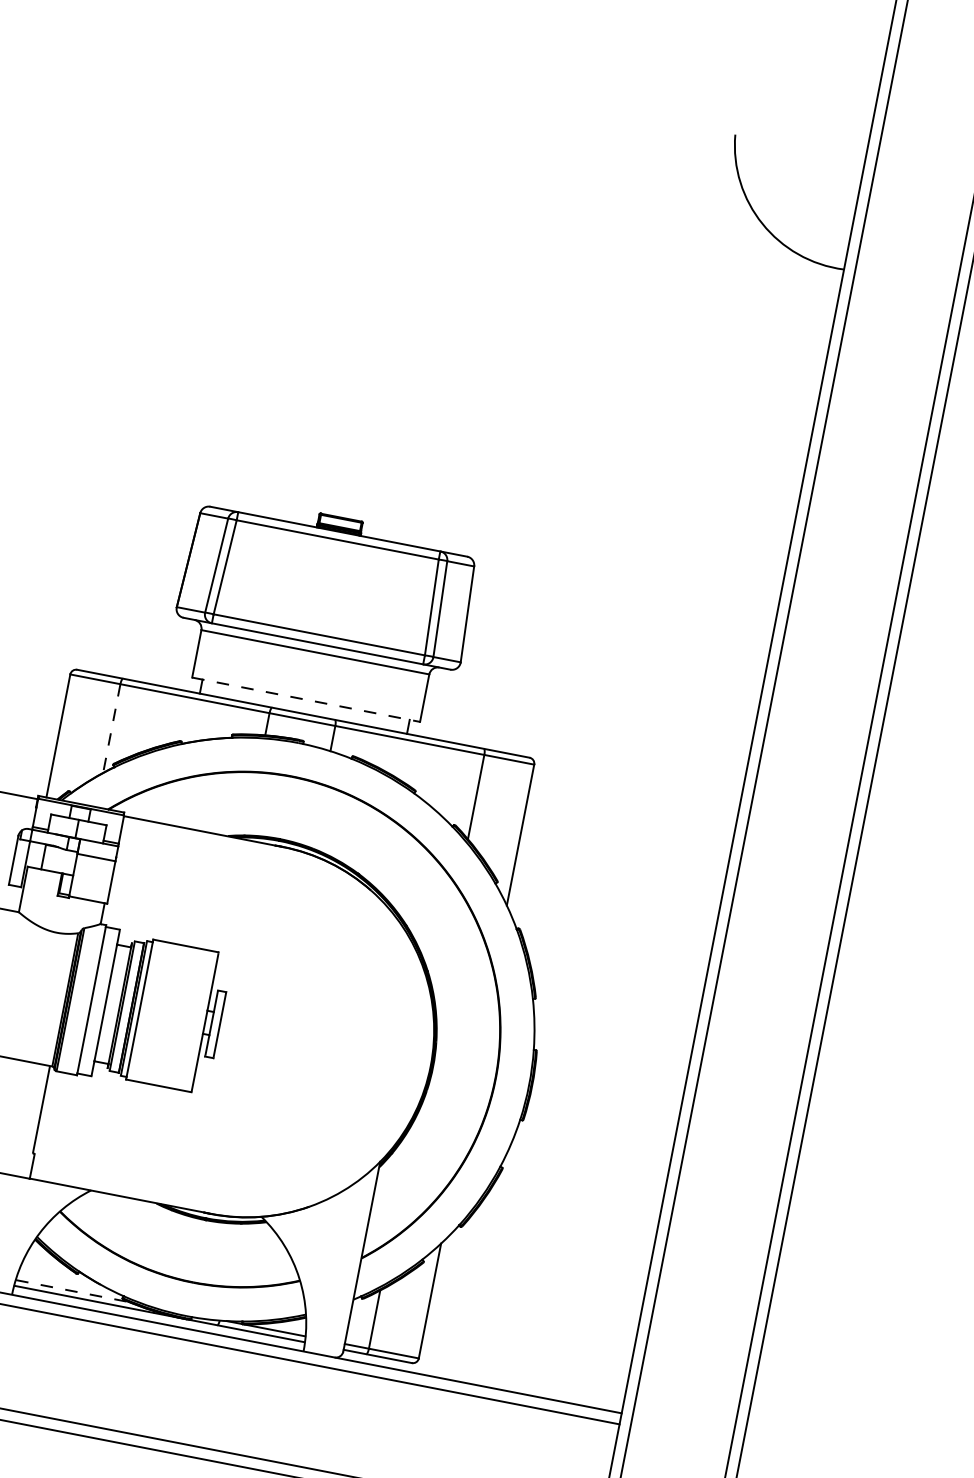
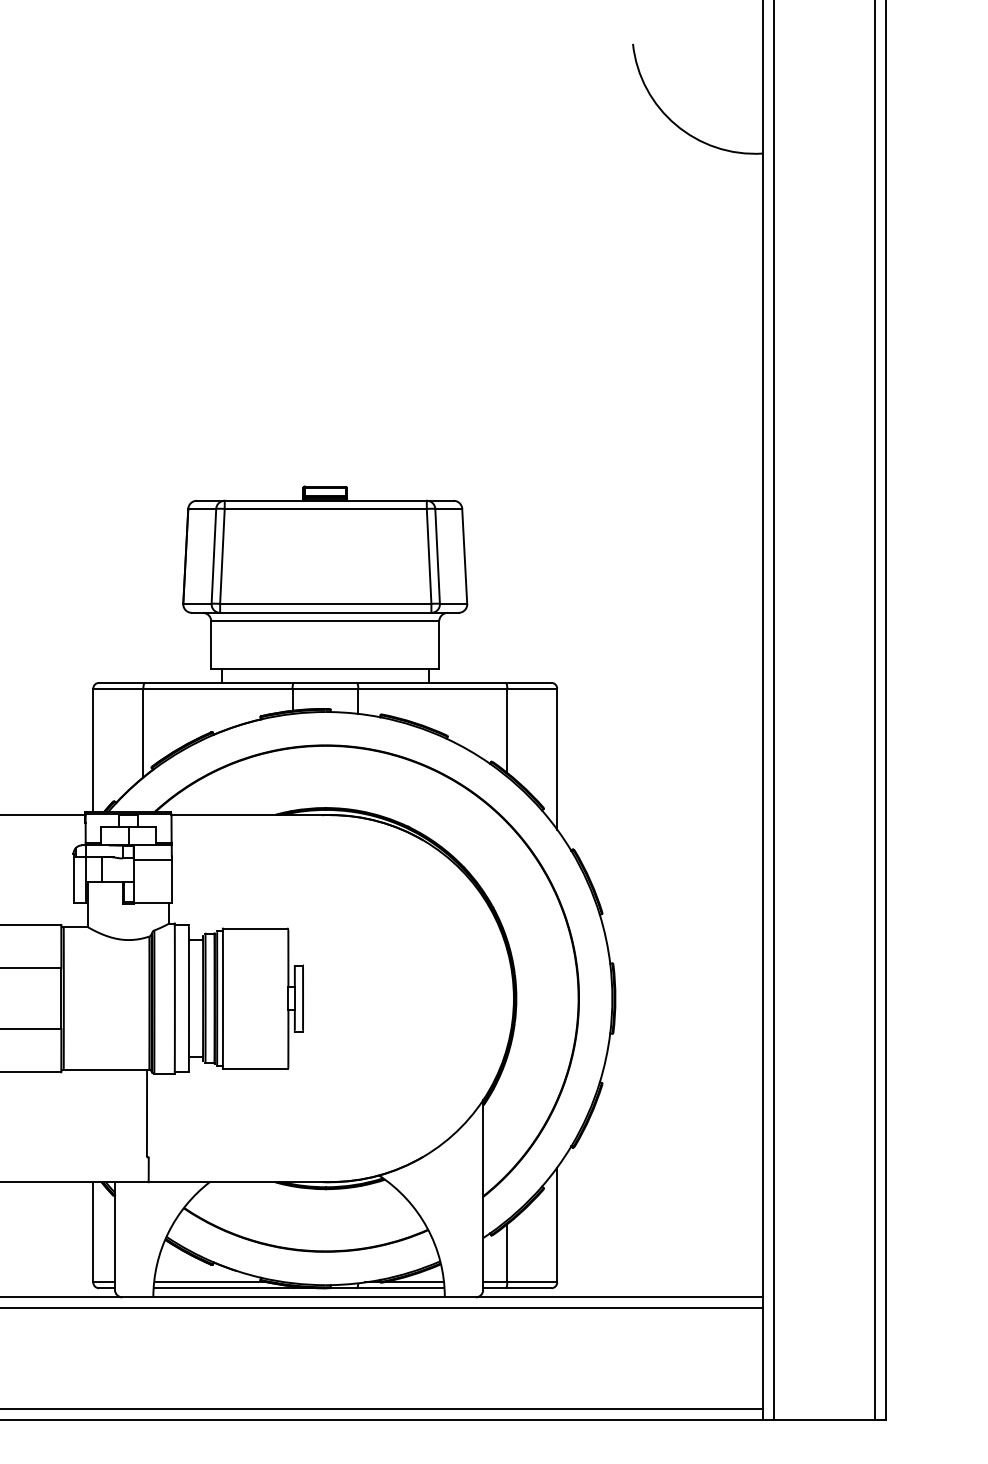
line: (306, 699) -> (325, 668), dashed -> solid
line: (111, 729) -> (143, 733), dashed -> solid
line: (74, 1291) -> (212, 1282), dashed -> solid

